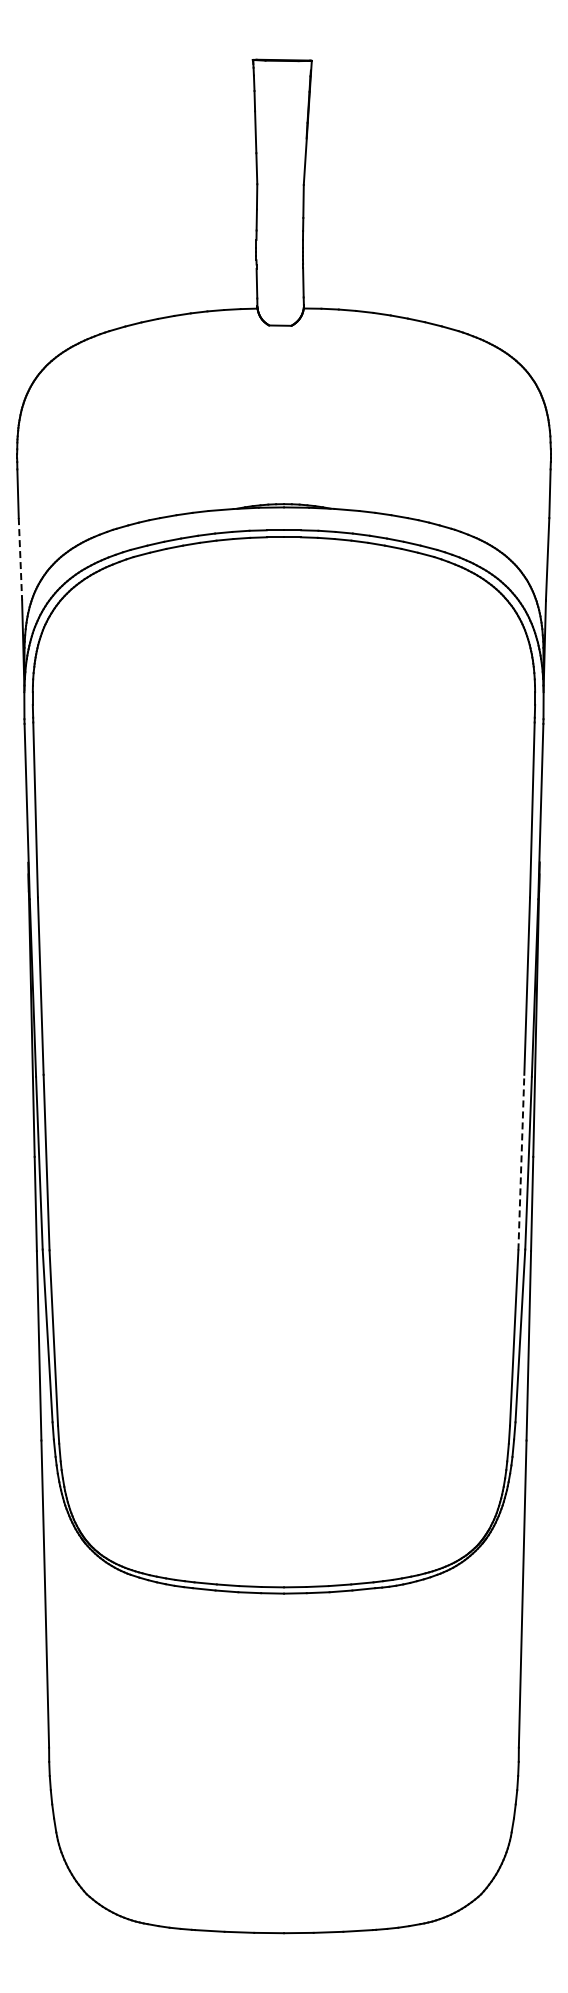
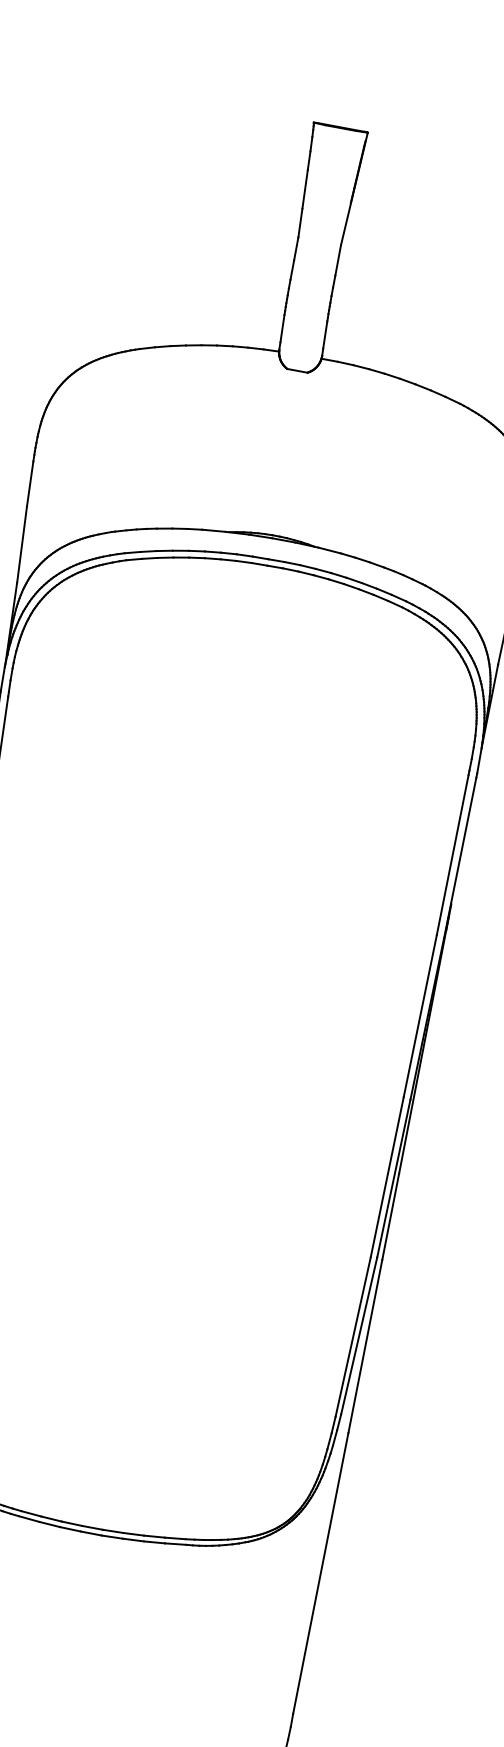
line: (20, 559) -> (22, 544), dashed -> solid
line: (521, 1162) -> (387, 1176), dashed -> solid

